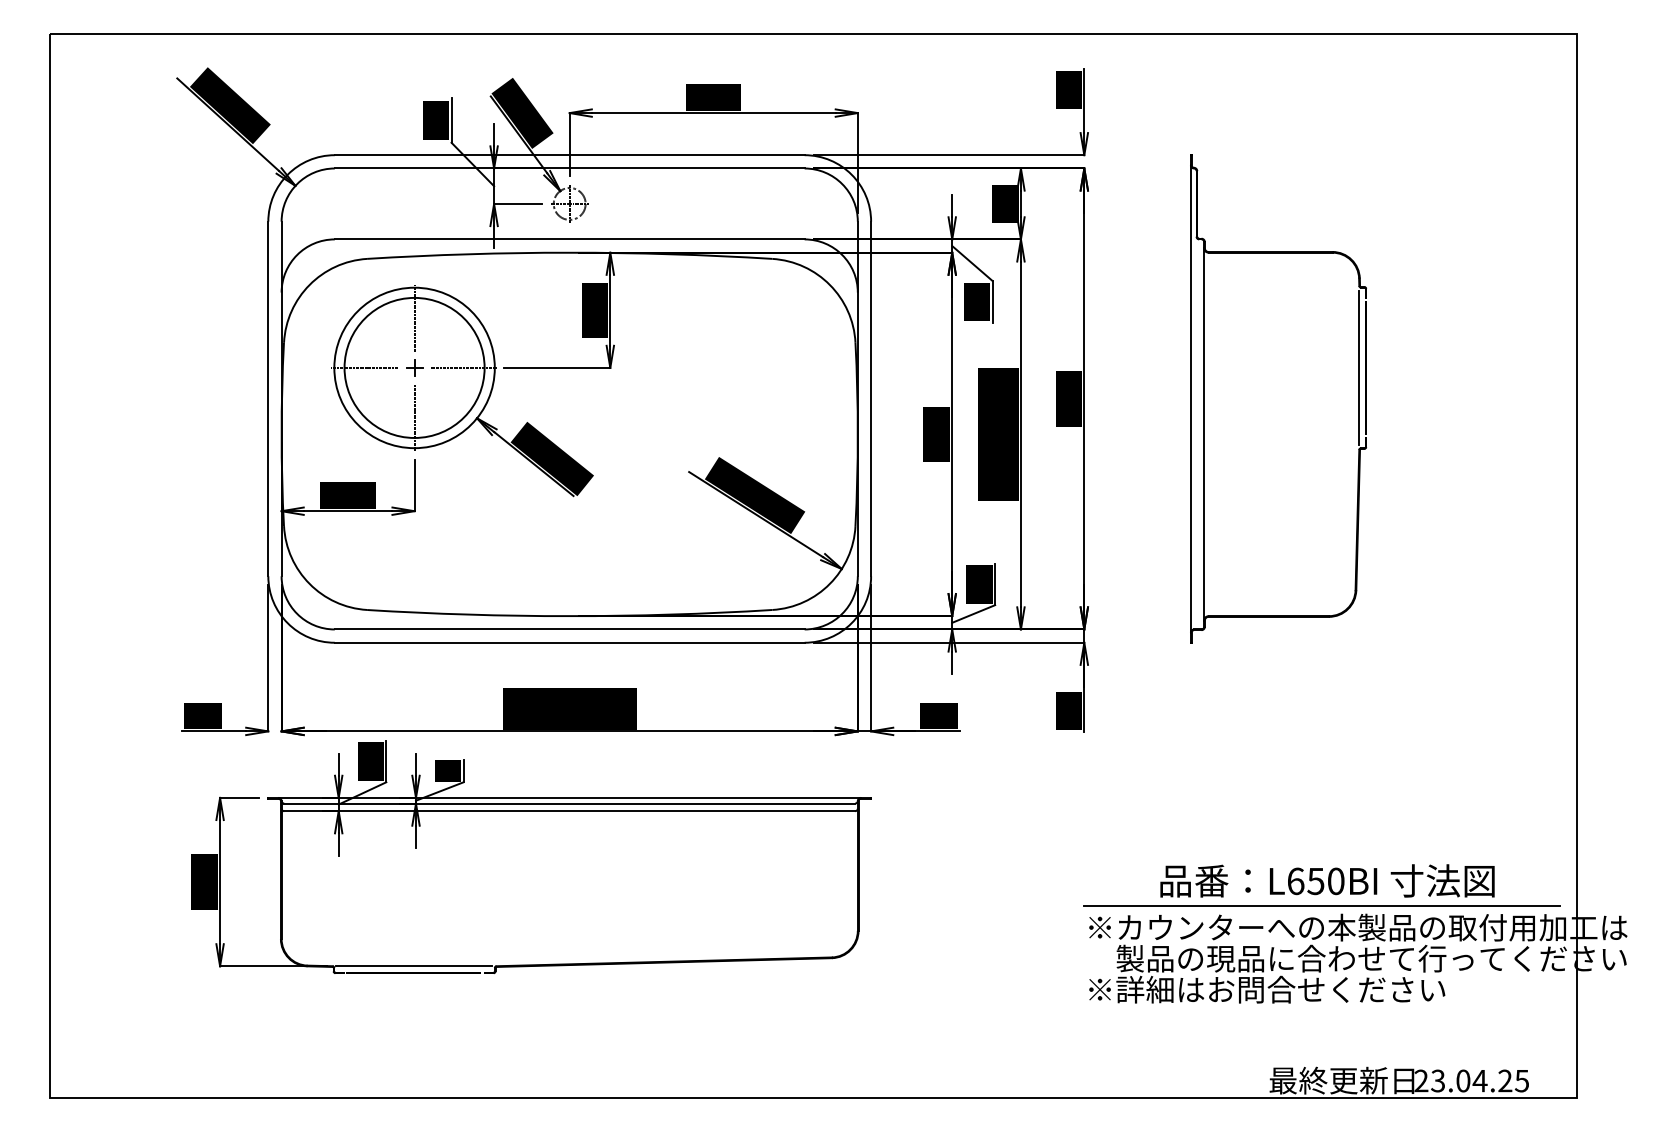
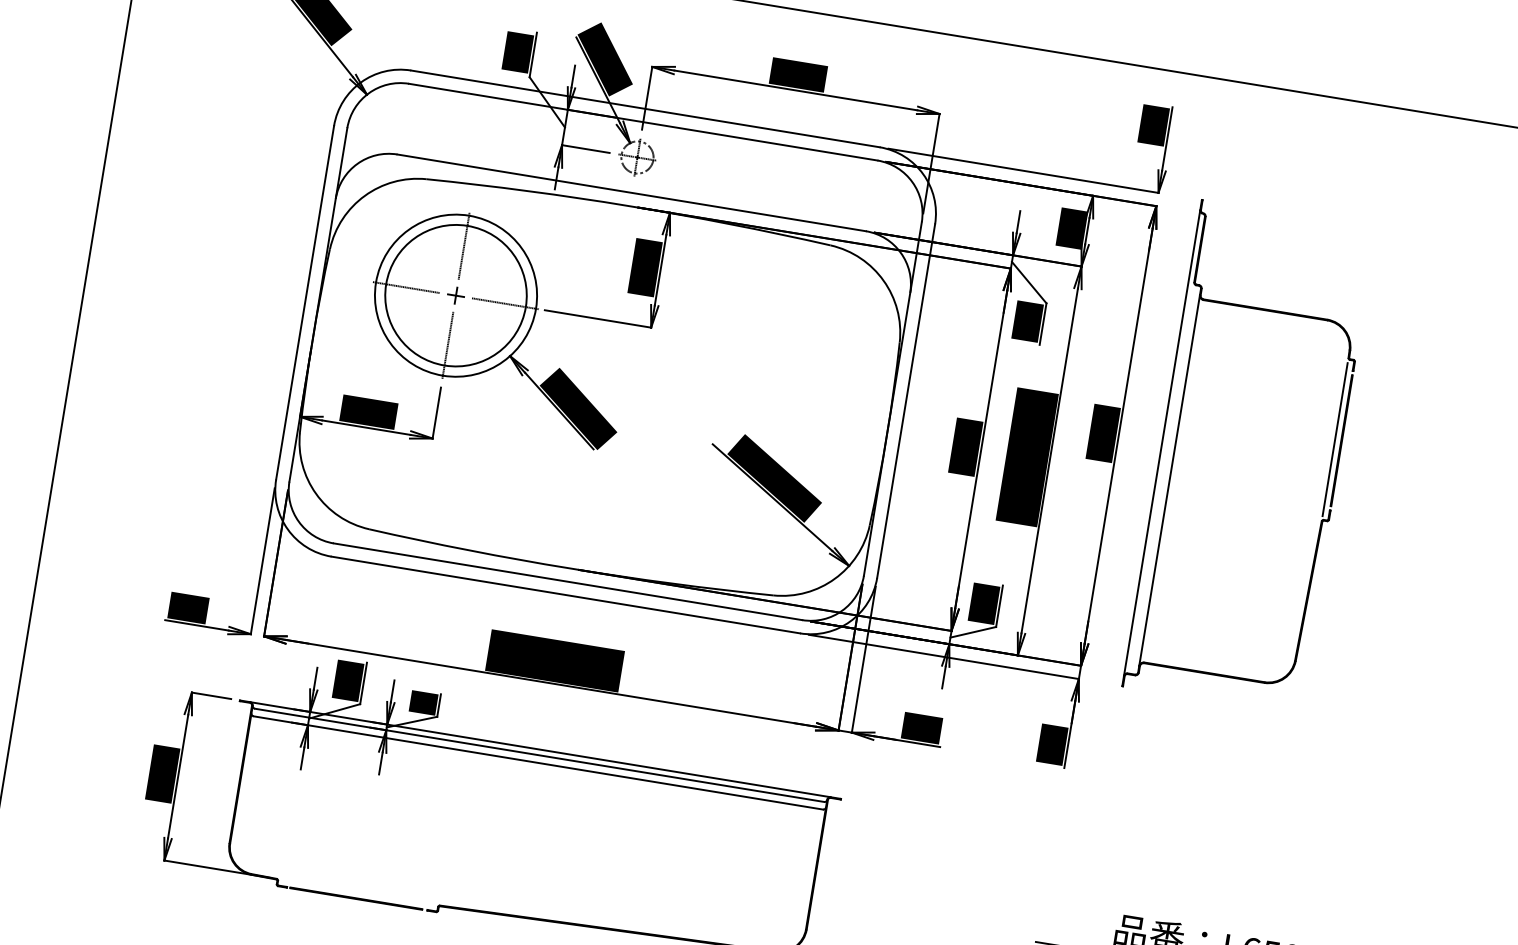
part: (1204, 398) -> (1175, 444), moved
line: (413, 966) -> (357, 892), removed

